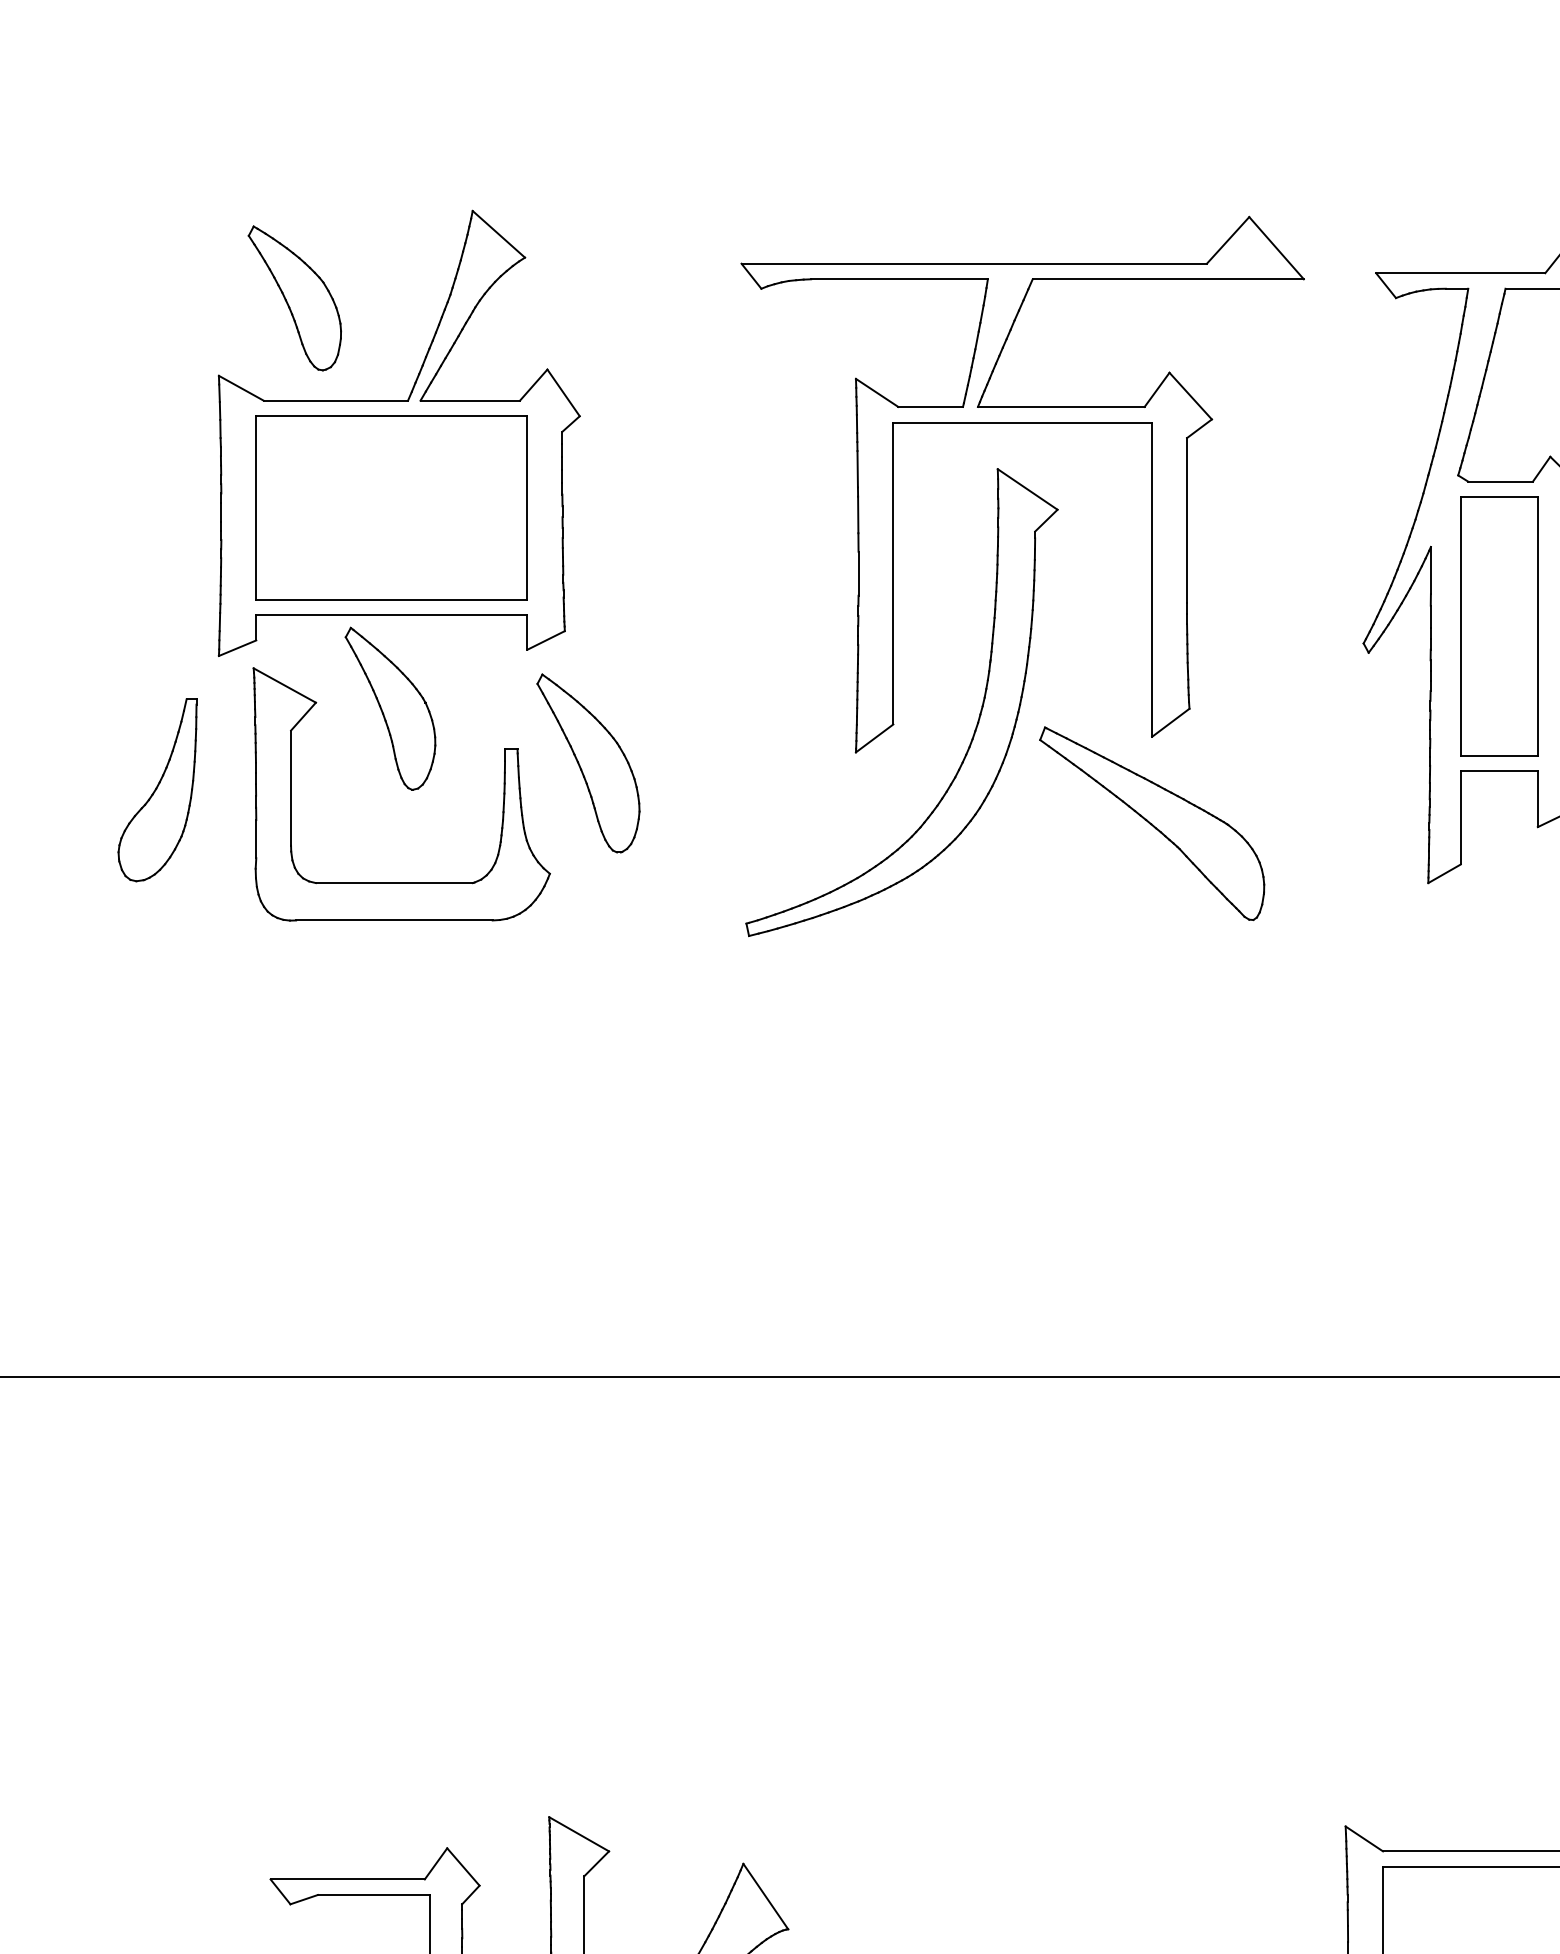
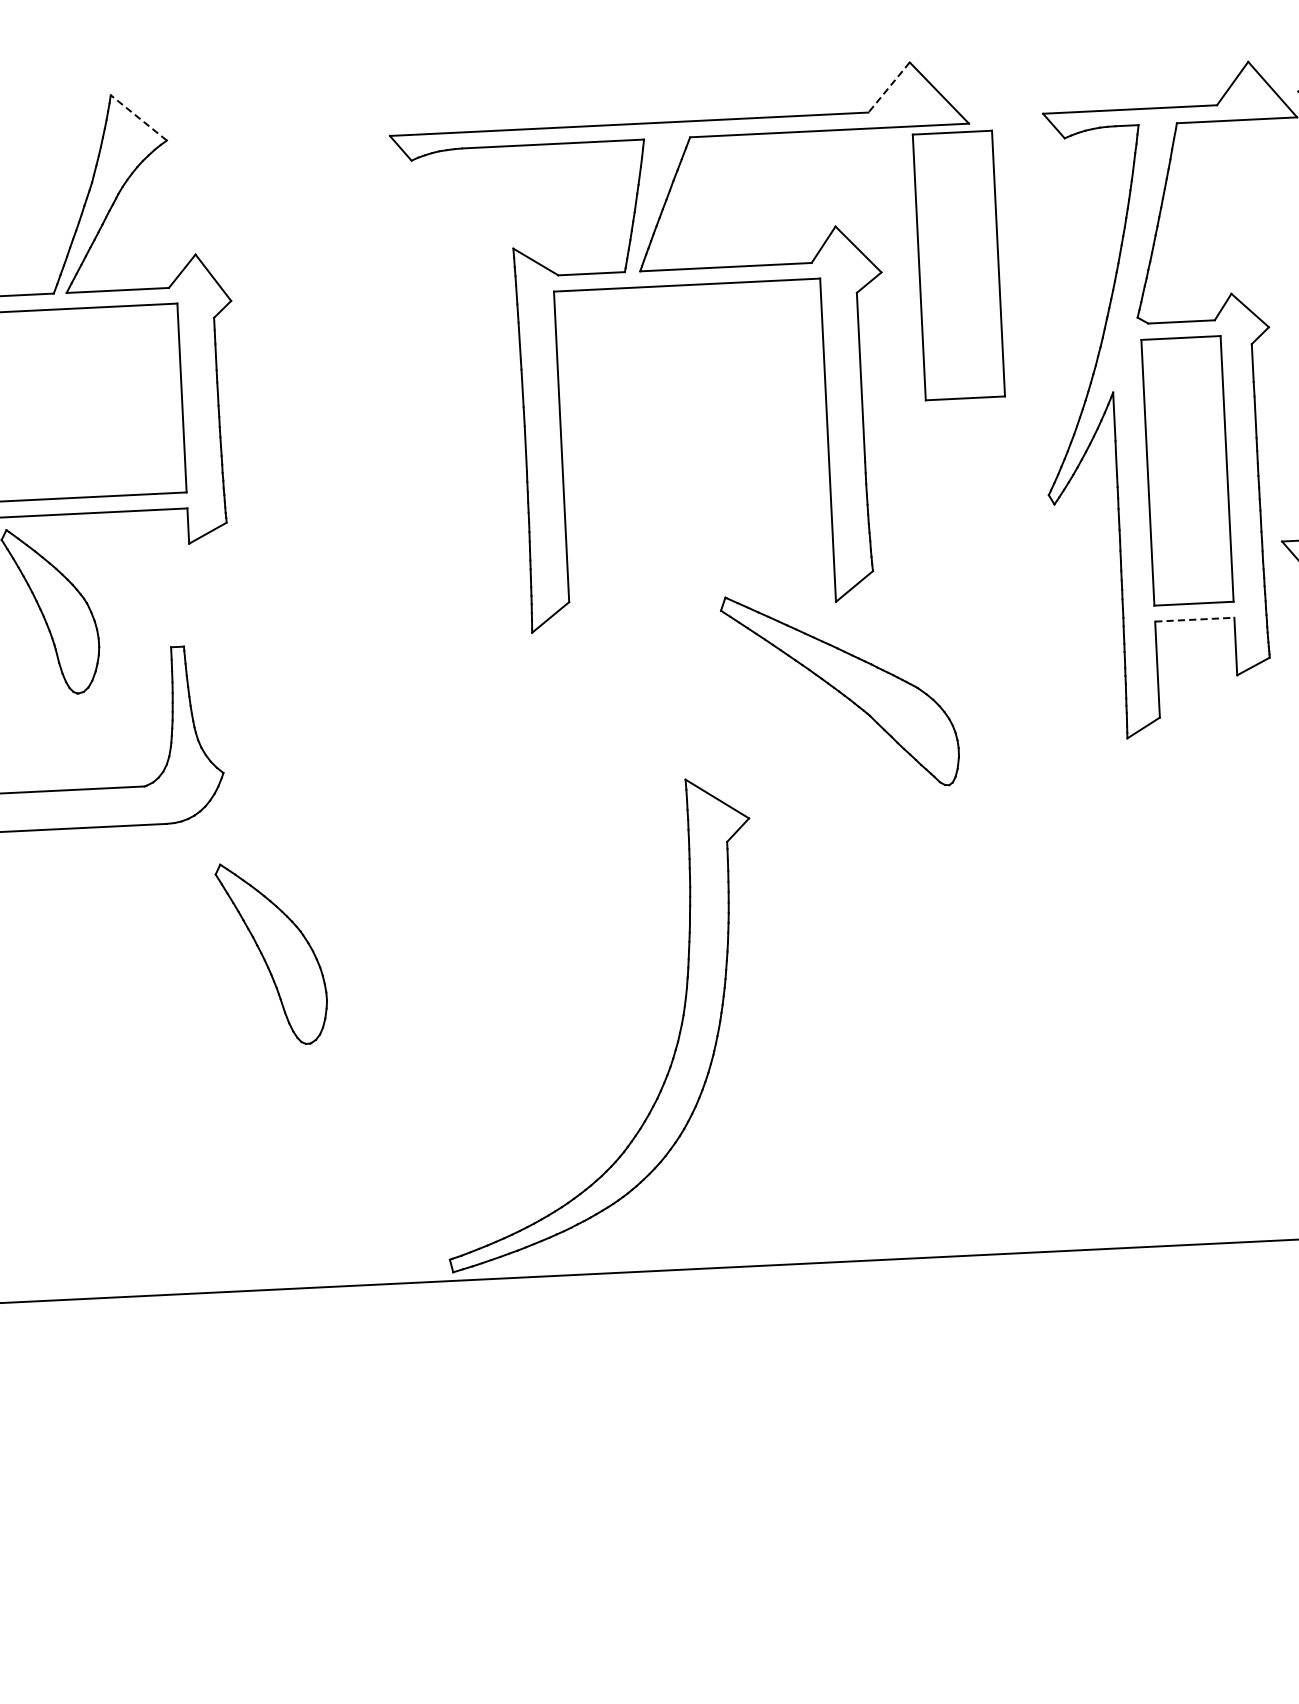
line: (498, 233) -> (138, 117), solid -> dashed
line: (1228, 240) -> (889, 87), solid -> dashed
part: (1287, 416) -> (959, 265), added
part: (974, 729) -> (674, 1048), moved
part: (588, 763) -> (272, 953), moved
line: (1499, 771) -> (1194, 620), solid -> dashed

